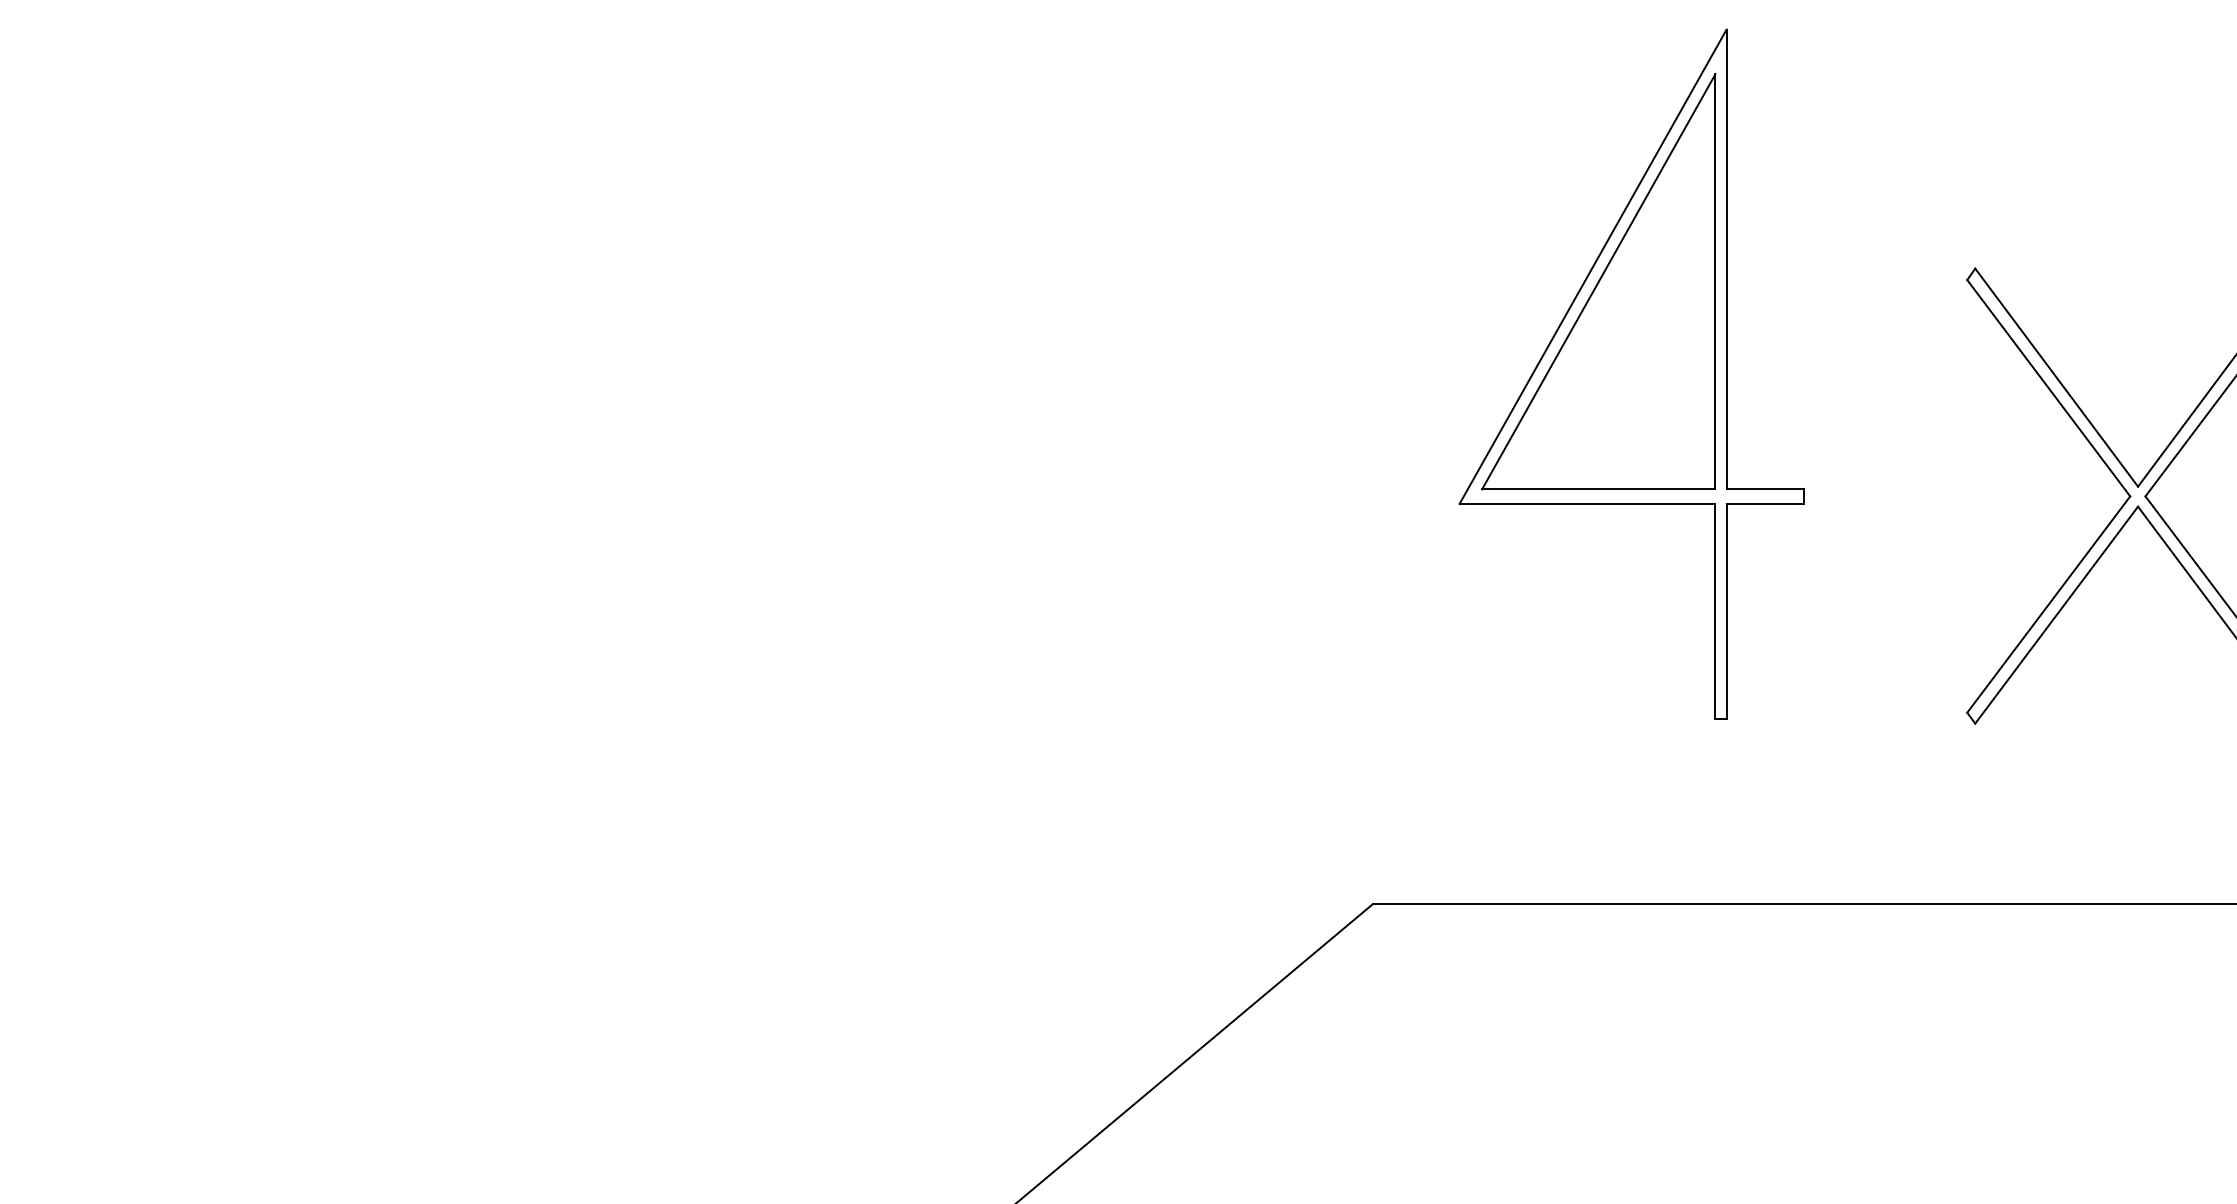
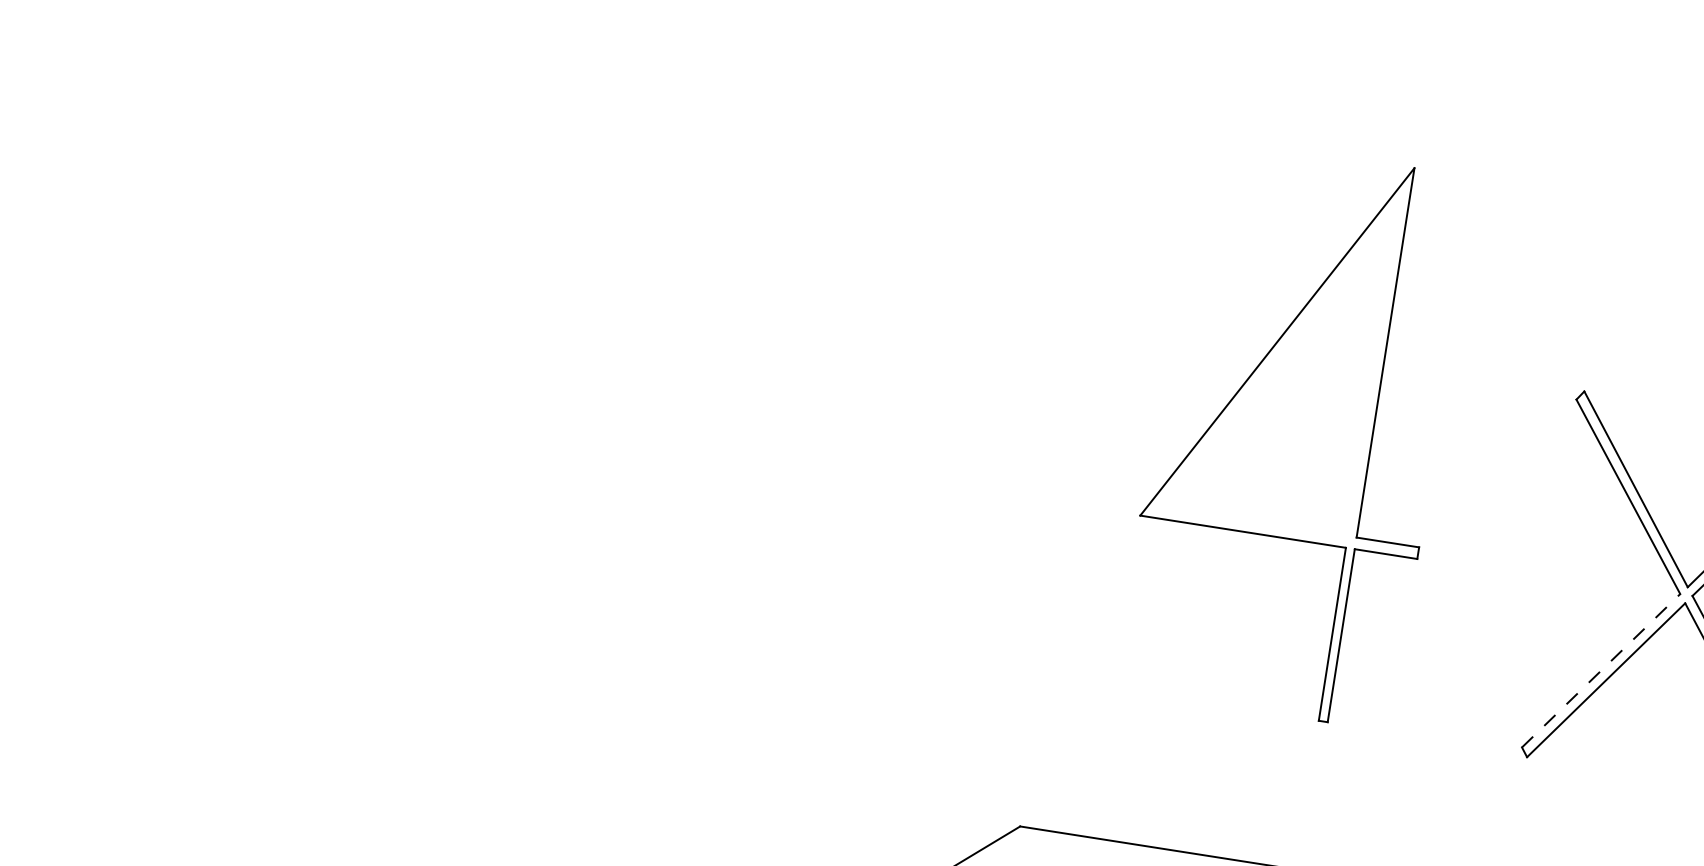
part: (1598, 281) -> (1279, 354), removed
line: (2049, 604) -> (1601, 670), solid -> dashed

